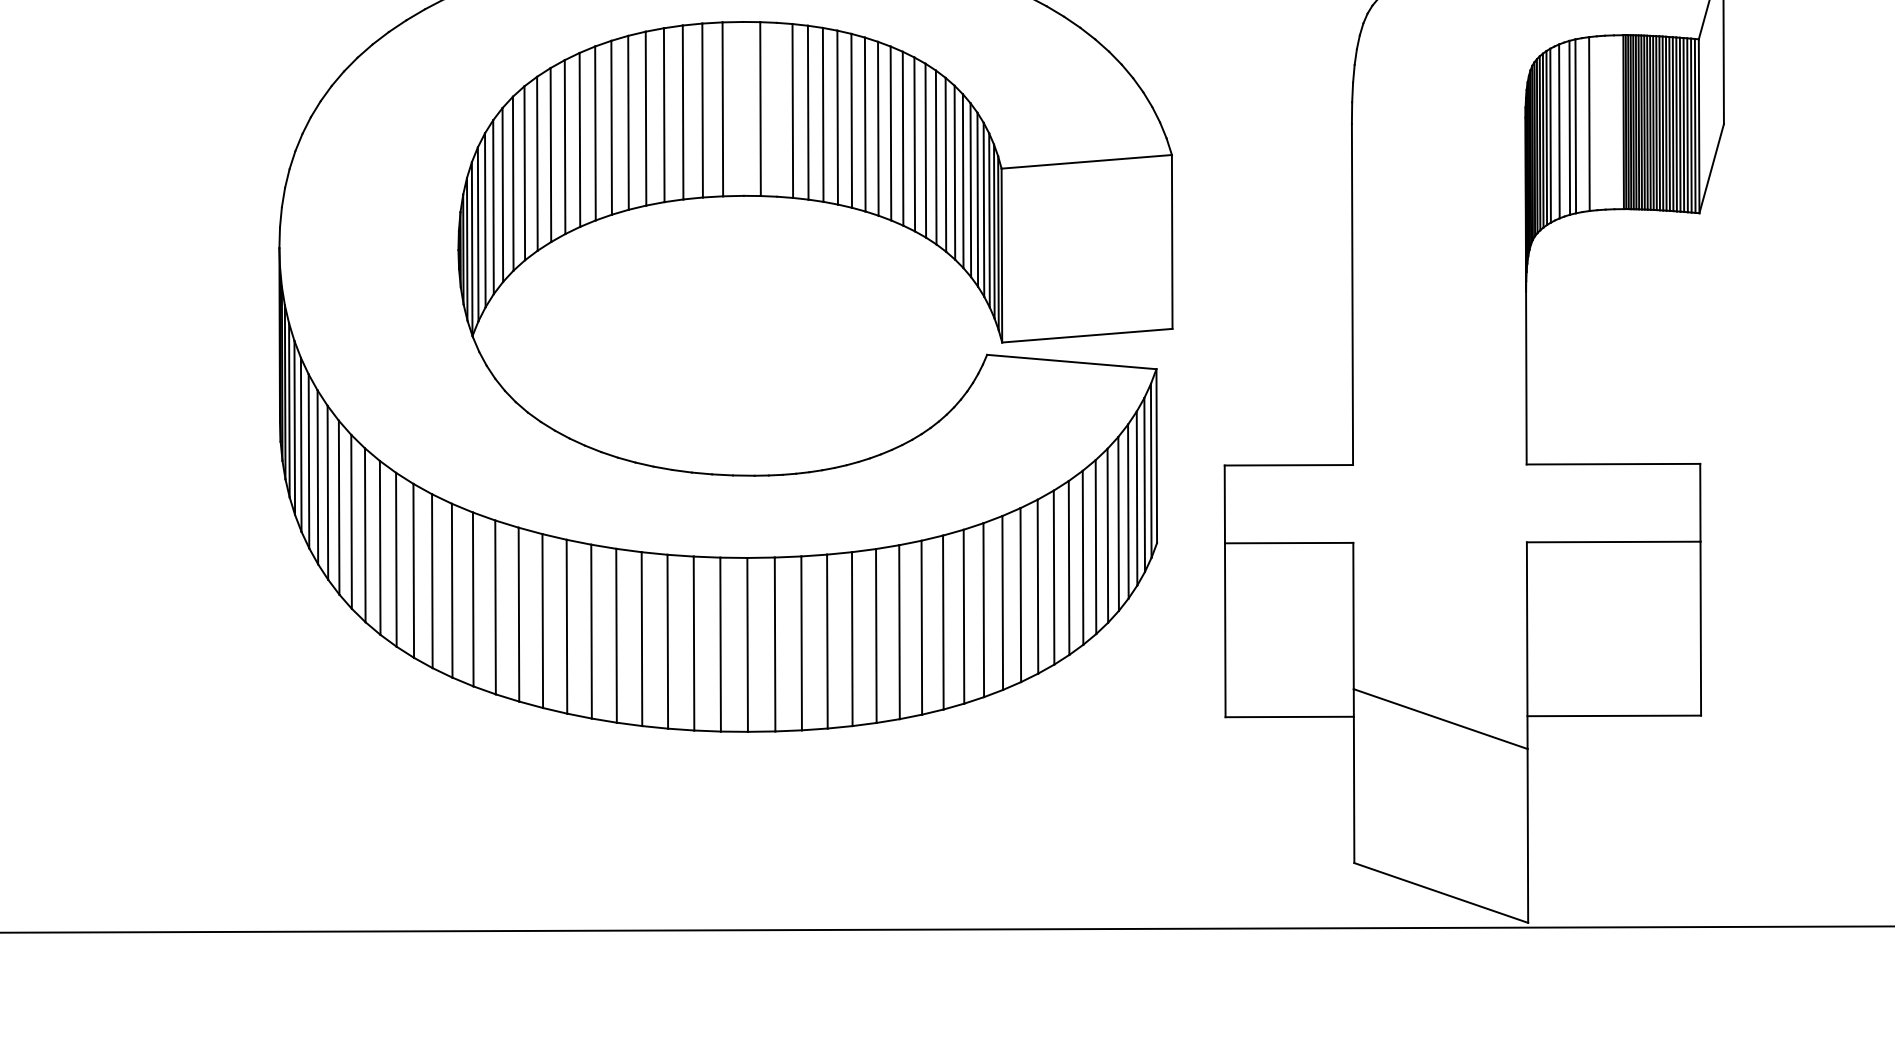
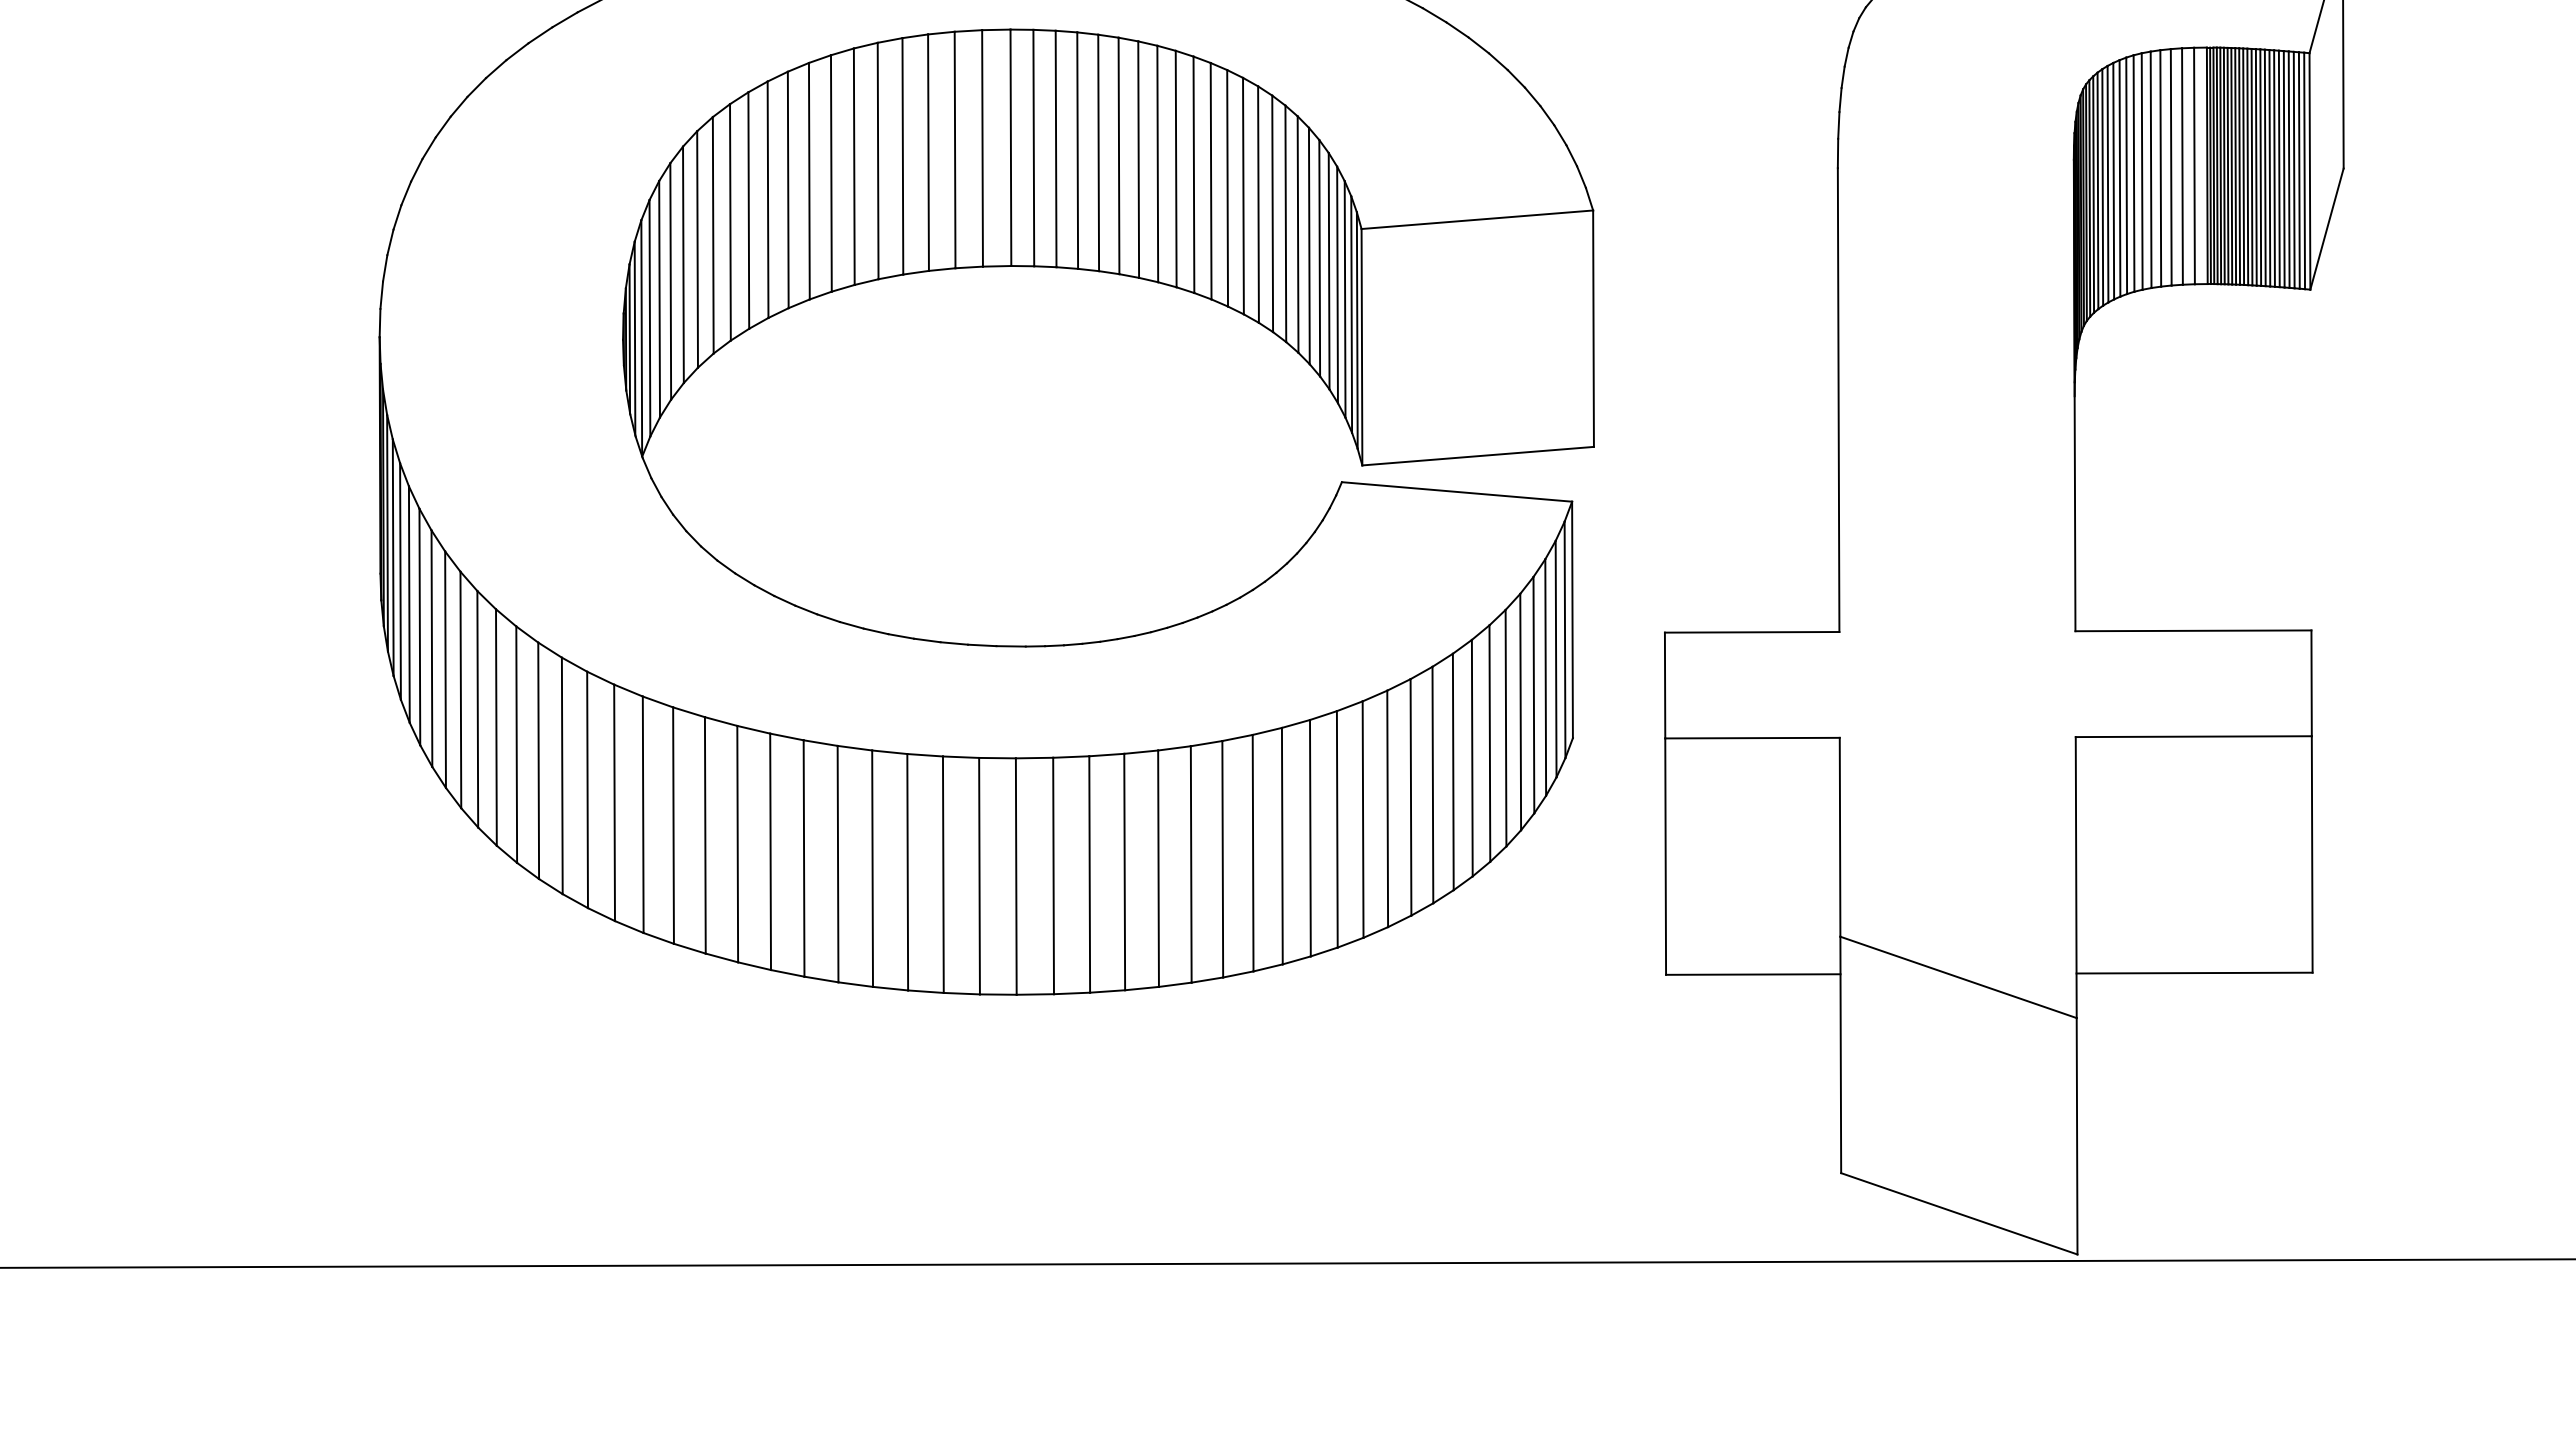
line: (743, 108) -> (1010, 147), added
line: (776, 109) -> (1055, 148), added
line: (1614, 121) -> (2194, 165), added
line: (1605, 122) -> (2182, 166), added
line: (1596, 123) -> (2170, 167), added
line: (1581, 124) -> (2150, 169), added
line: (1564, 129) -> (2126, 175), added
line: (1554, 132) -> (2113, 180), added

